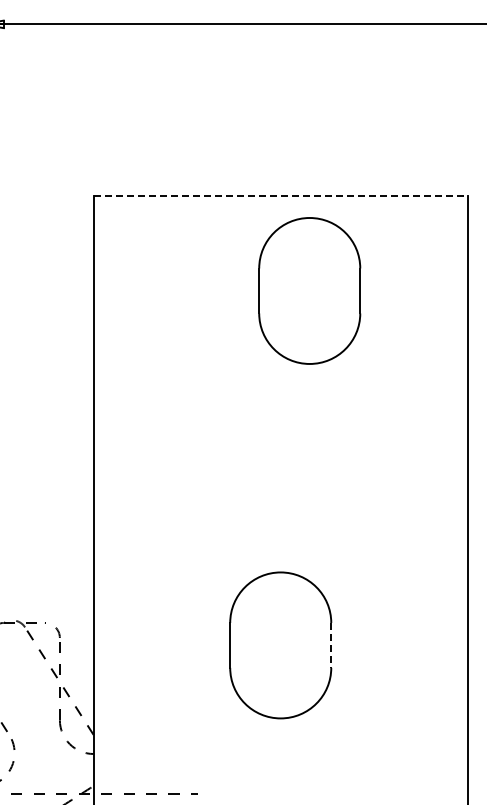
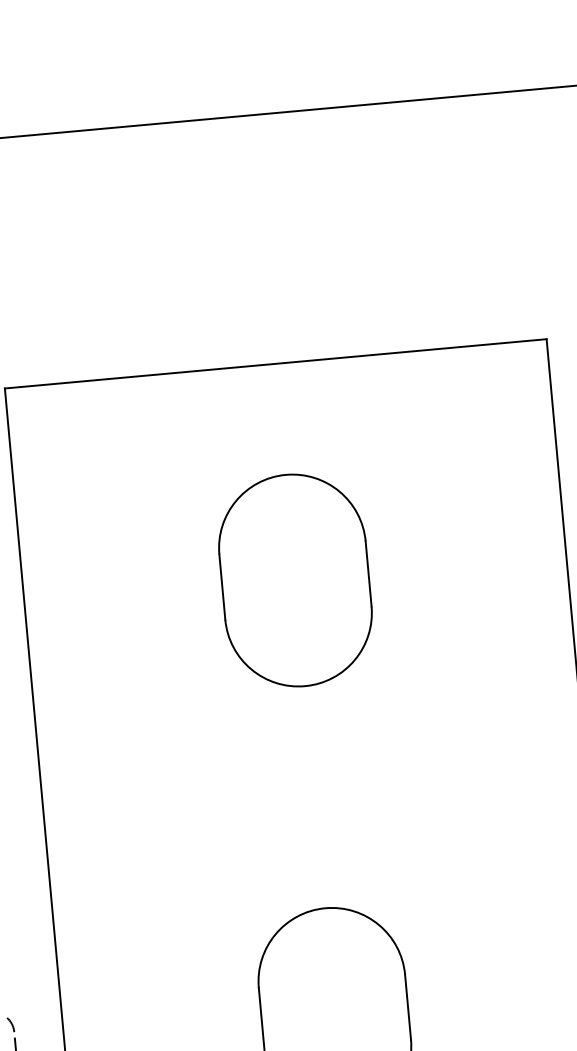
line: (281, 196) -> (276, 364), dashed -> solid
part: (309, 290) -> (295, 579), moved
line: (331, 645) -> (408, 1007), dashed -> solid

